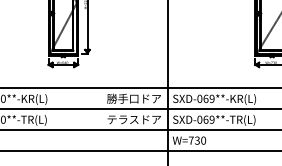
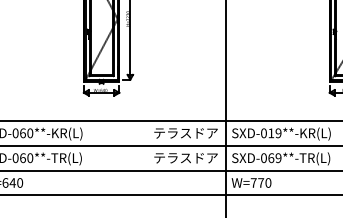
text: (122, 99) -> (171, 133), 勝手口ドア -> テラスドア
text: (206, 99) -> (271, 133), SXD-069**-KR(L) -> SXD-019**-KR(L)
text: (197, 140) -> (261, 182), W=730 -> W=770

